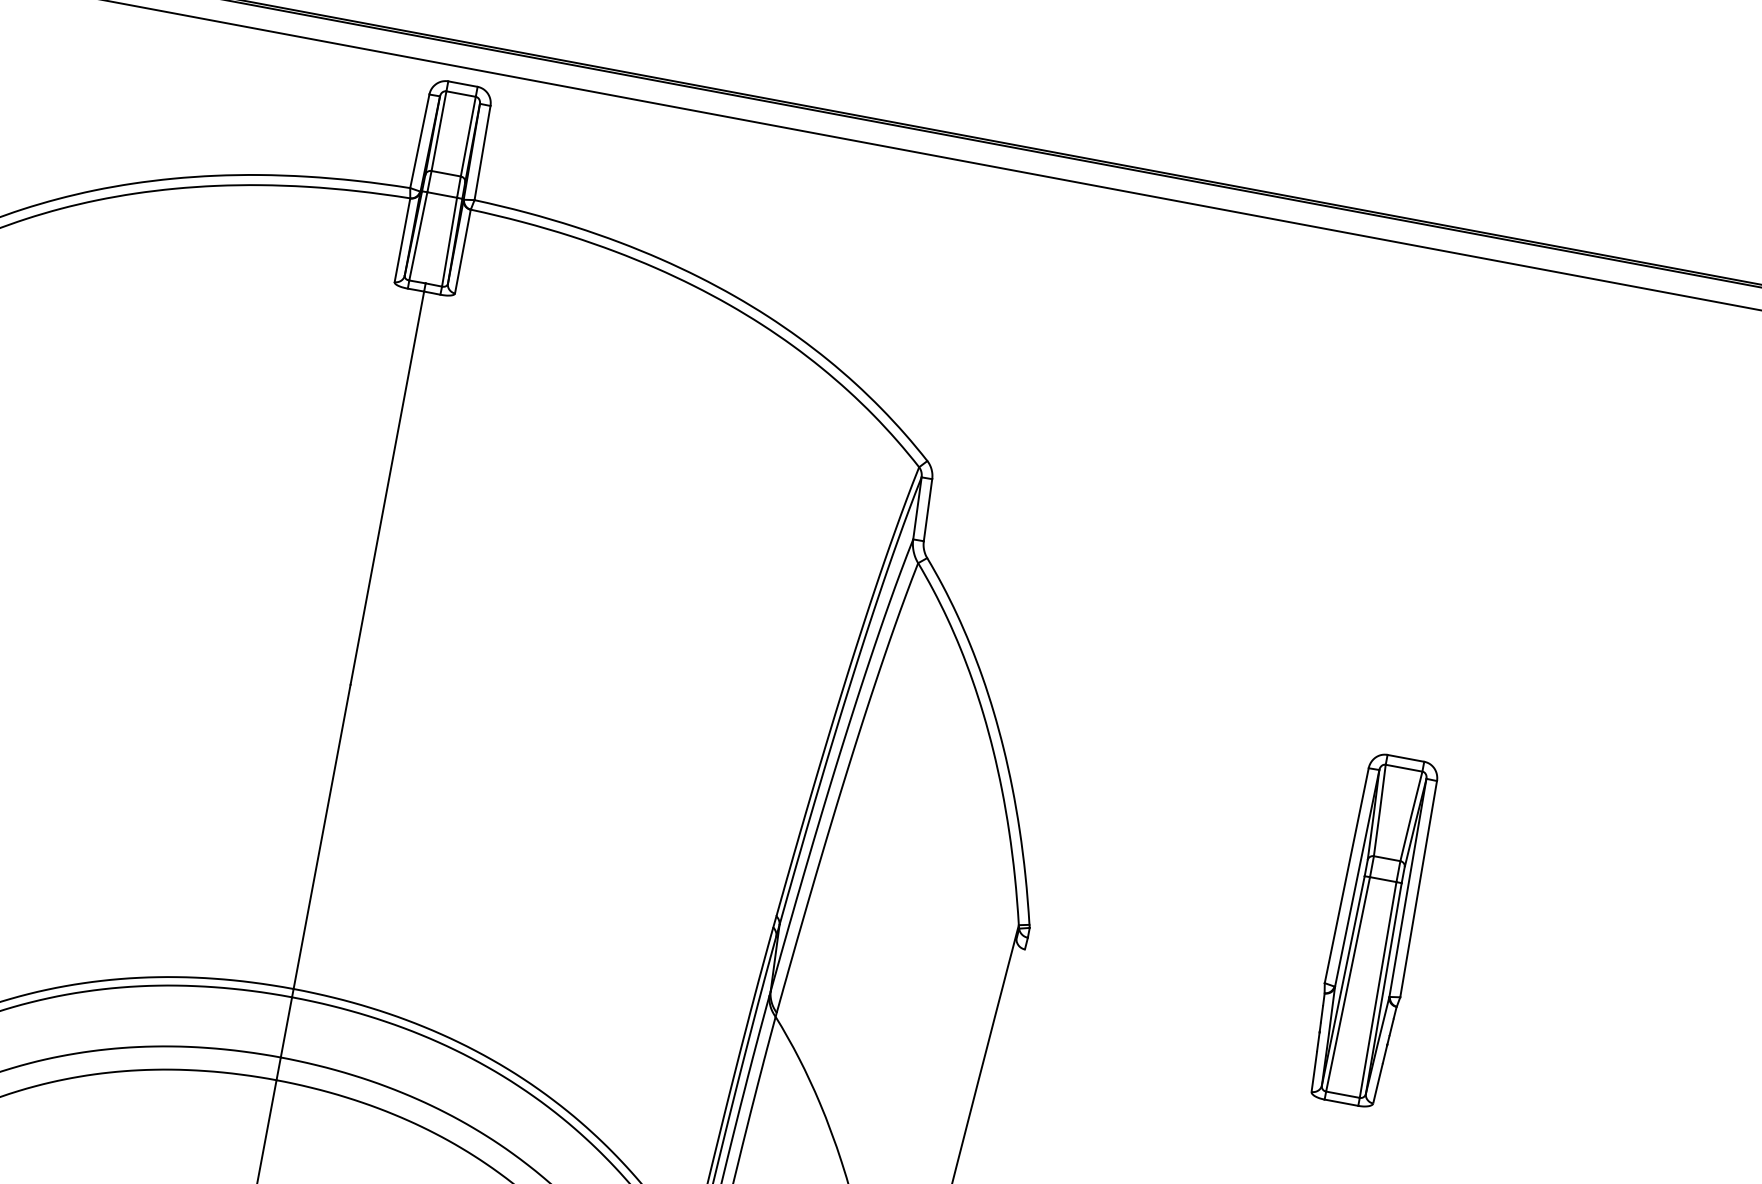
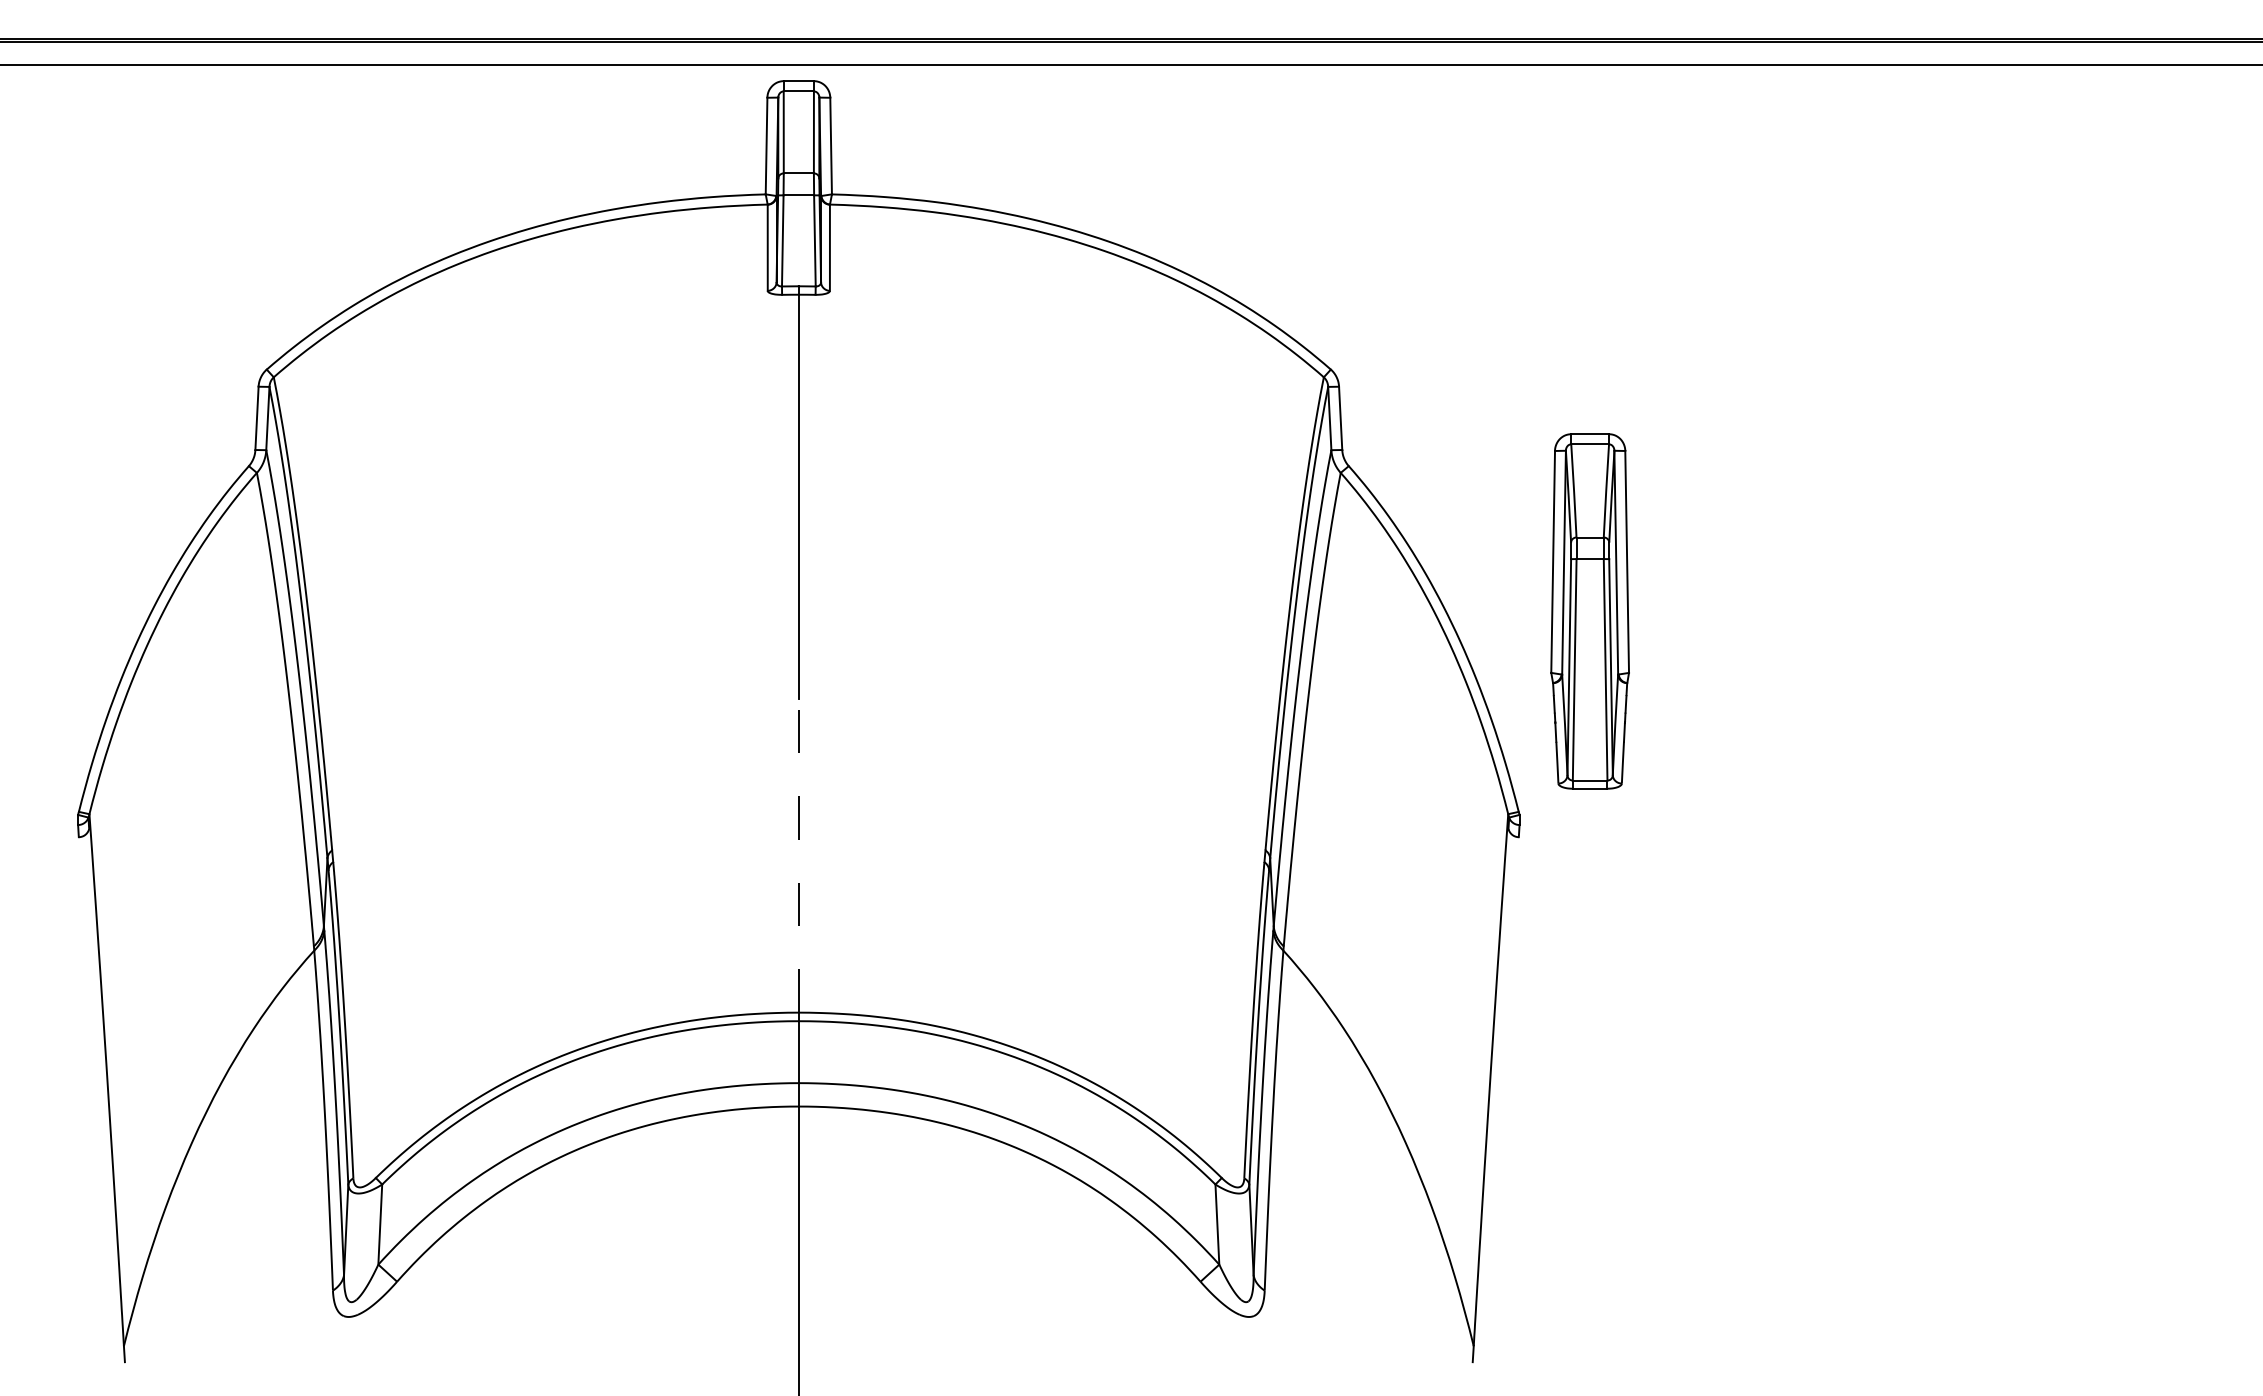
line: (321, 837) -> (798, 856), solid -> dashed
part: (1373, 930) -> (1589, 611), moved

